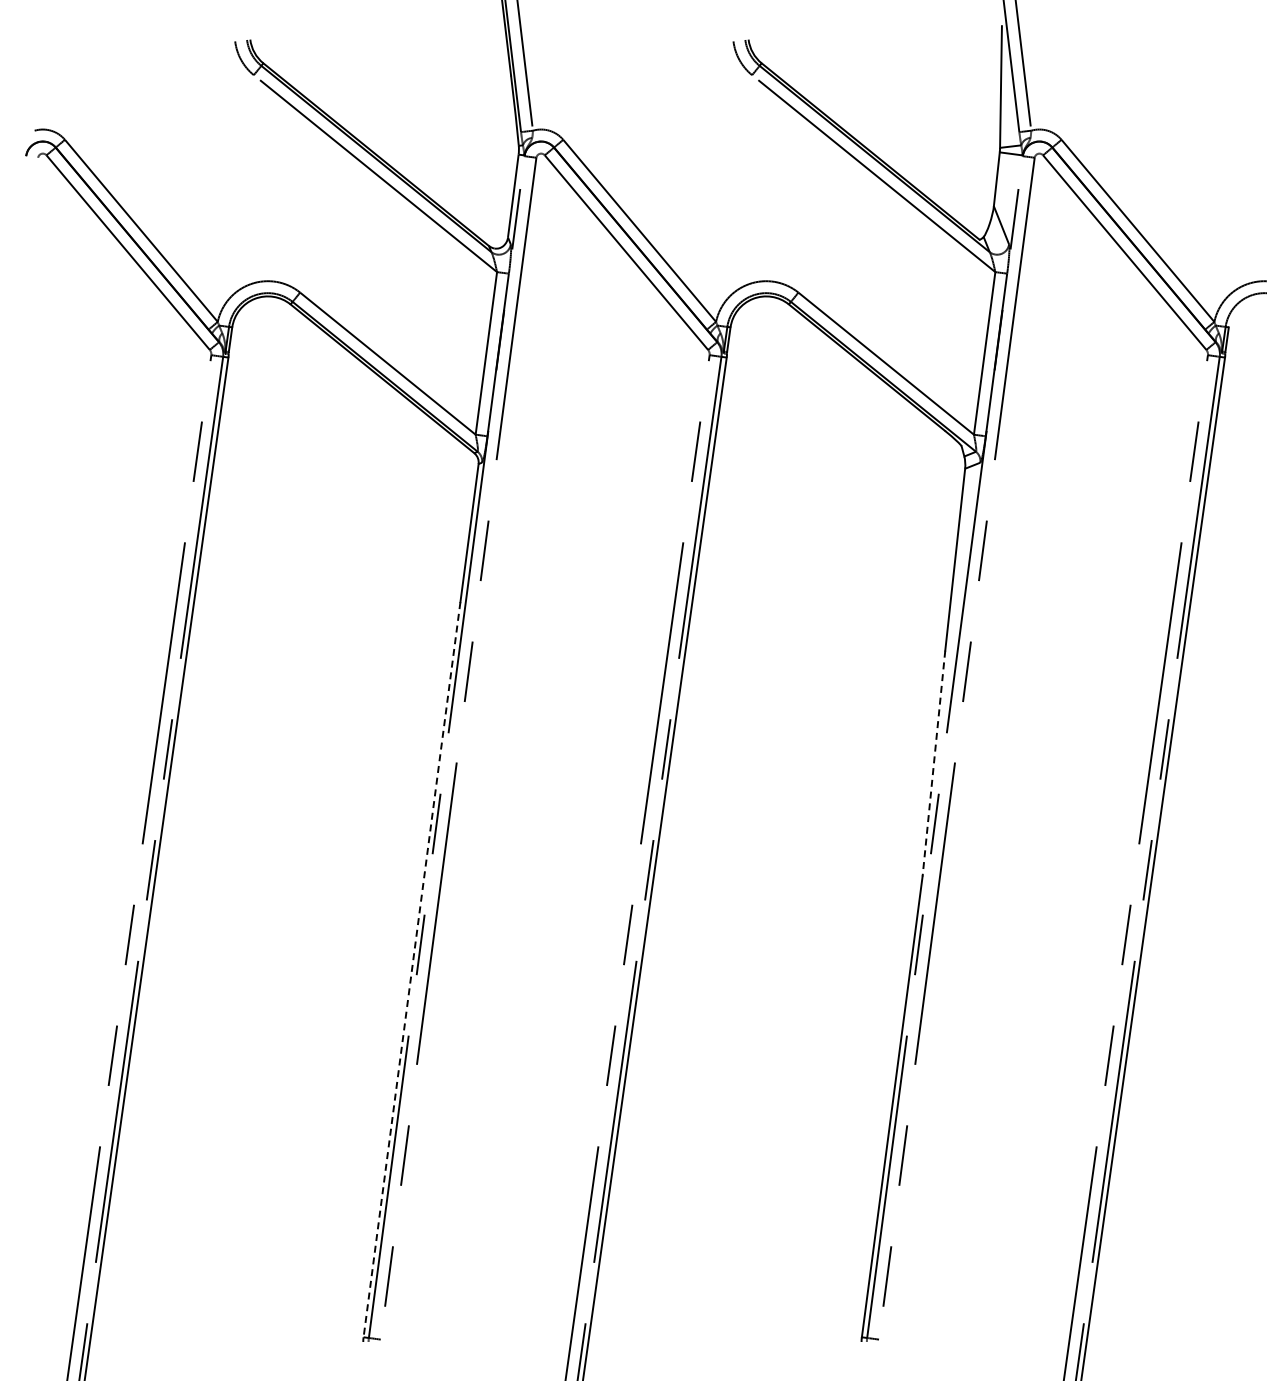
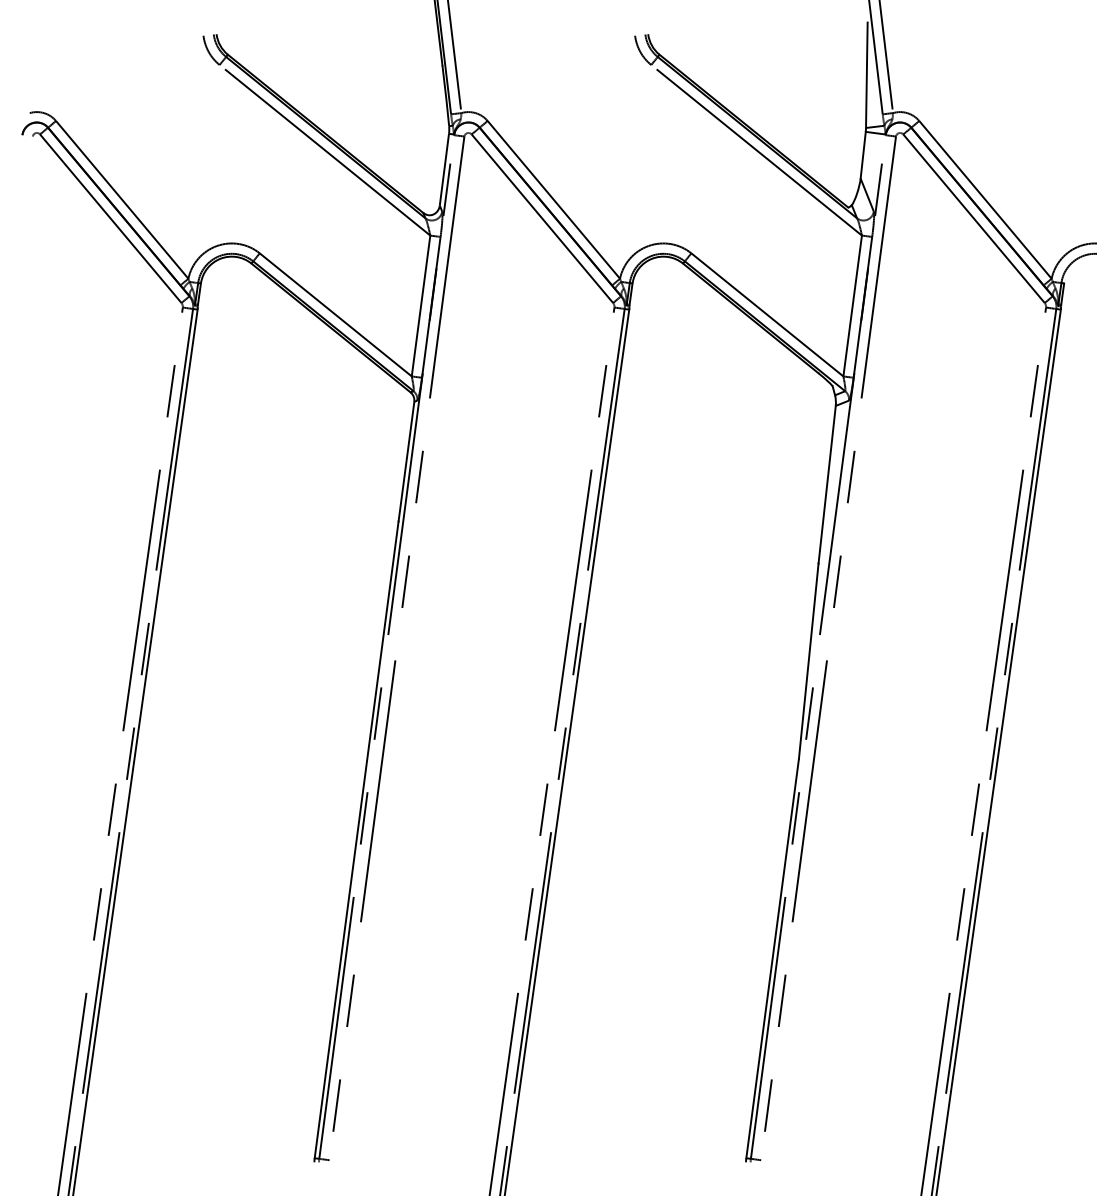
line: (933, 764) -> (808, 662), dashed -> solid
line: (412, 969) -> (357, 839), dashed -> solid

